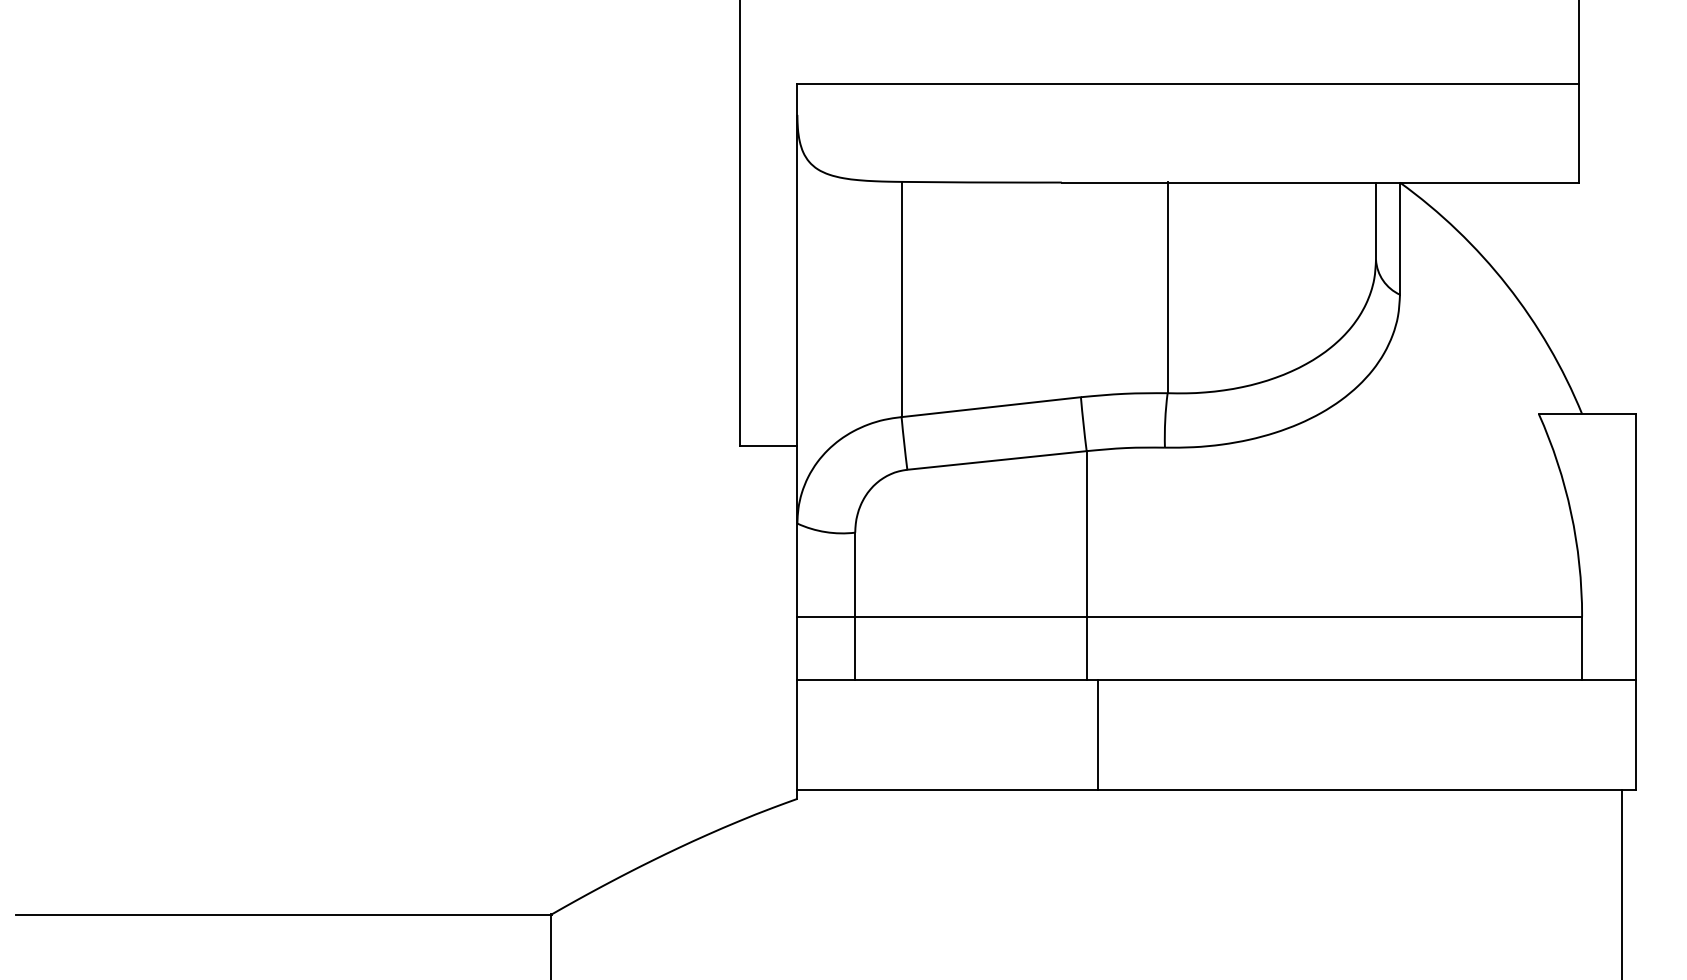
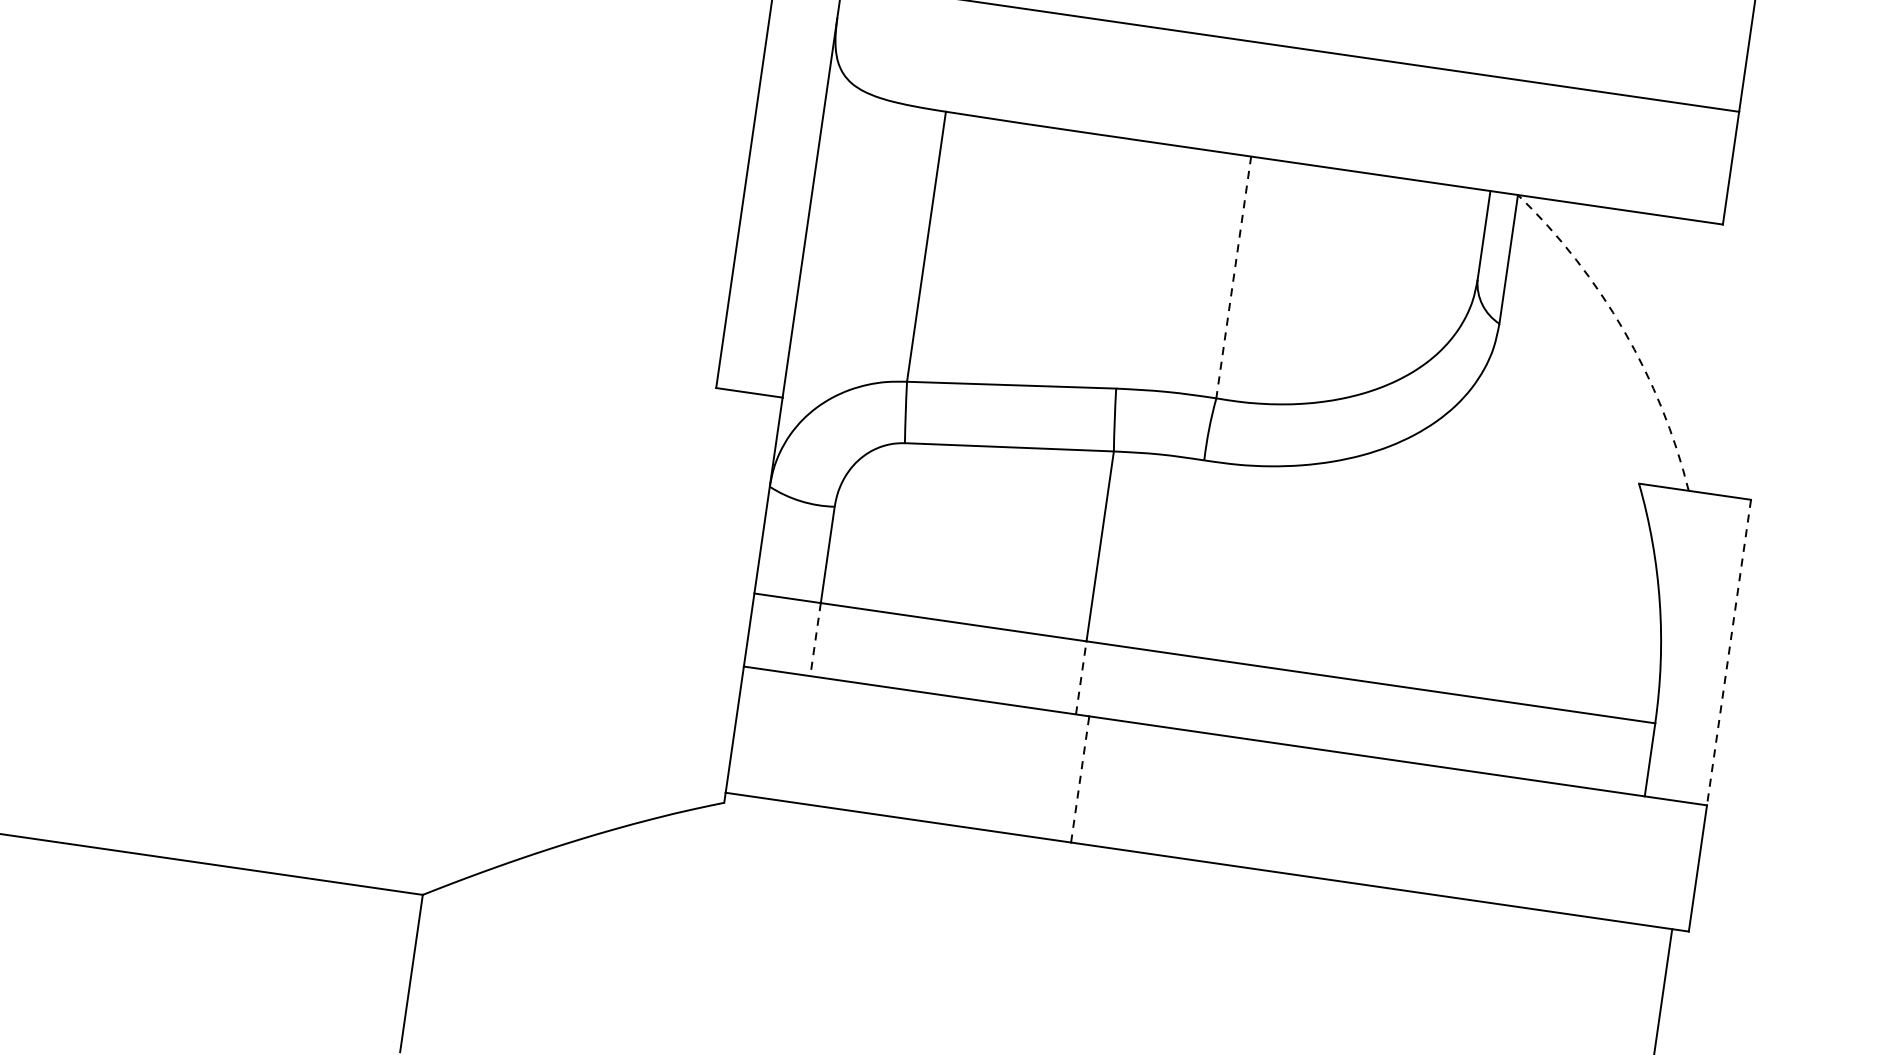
arc: (1507, 285) -> (1624, 330), solid -> dashed
line: (1167, 288) -> (1233, 278), solid -> dashed
line: (1636, 547) -> (1729, 653), solid -> dashed
line: (855, 648) -> (815, 639), solid -> dashed
line: (1086, 648) -> (1081, 677), solid -> dashed
line: (1098, 735) -> (1080, 779), solid -> dashed

